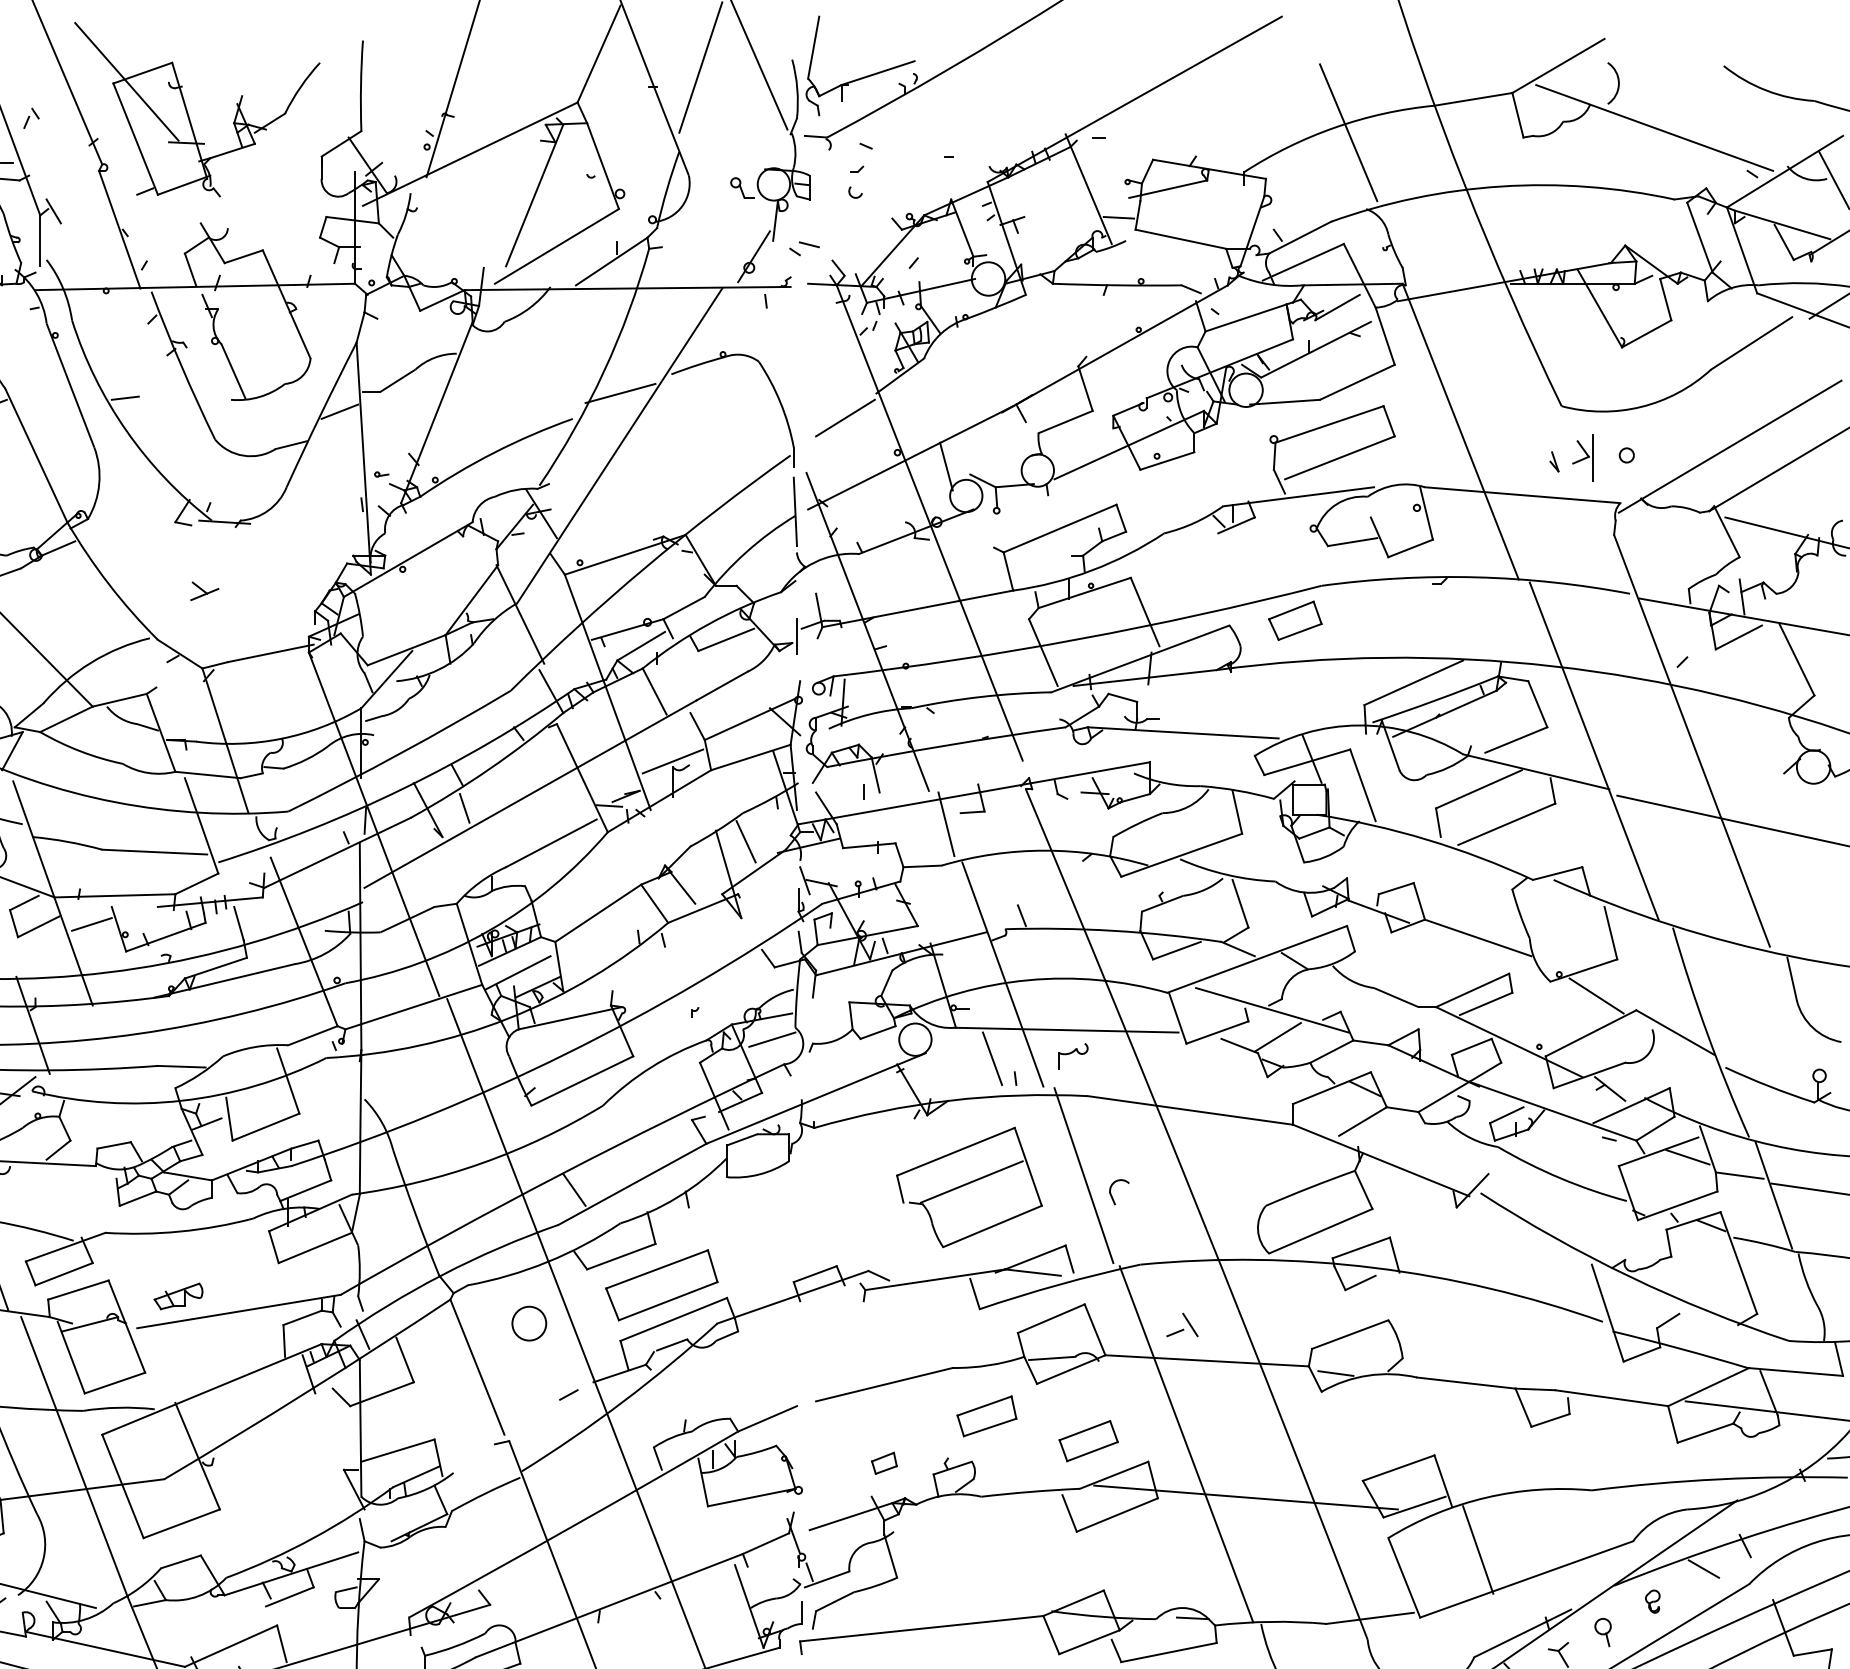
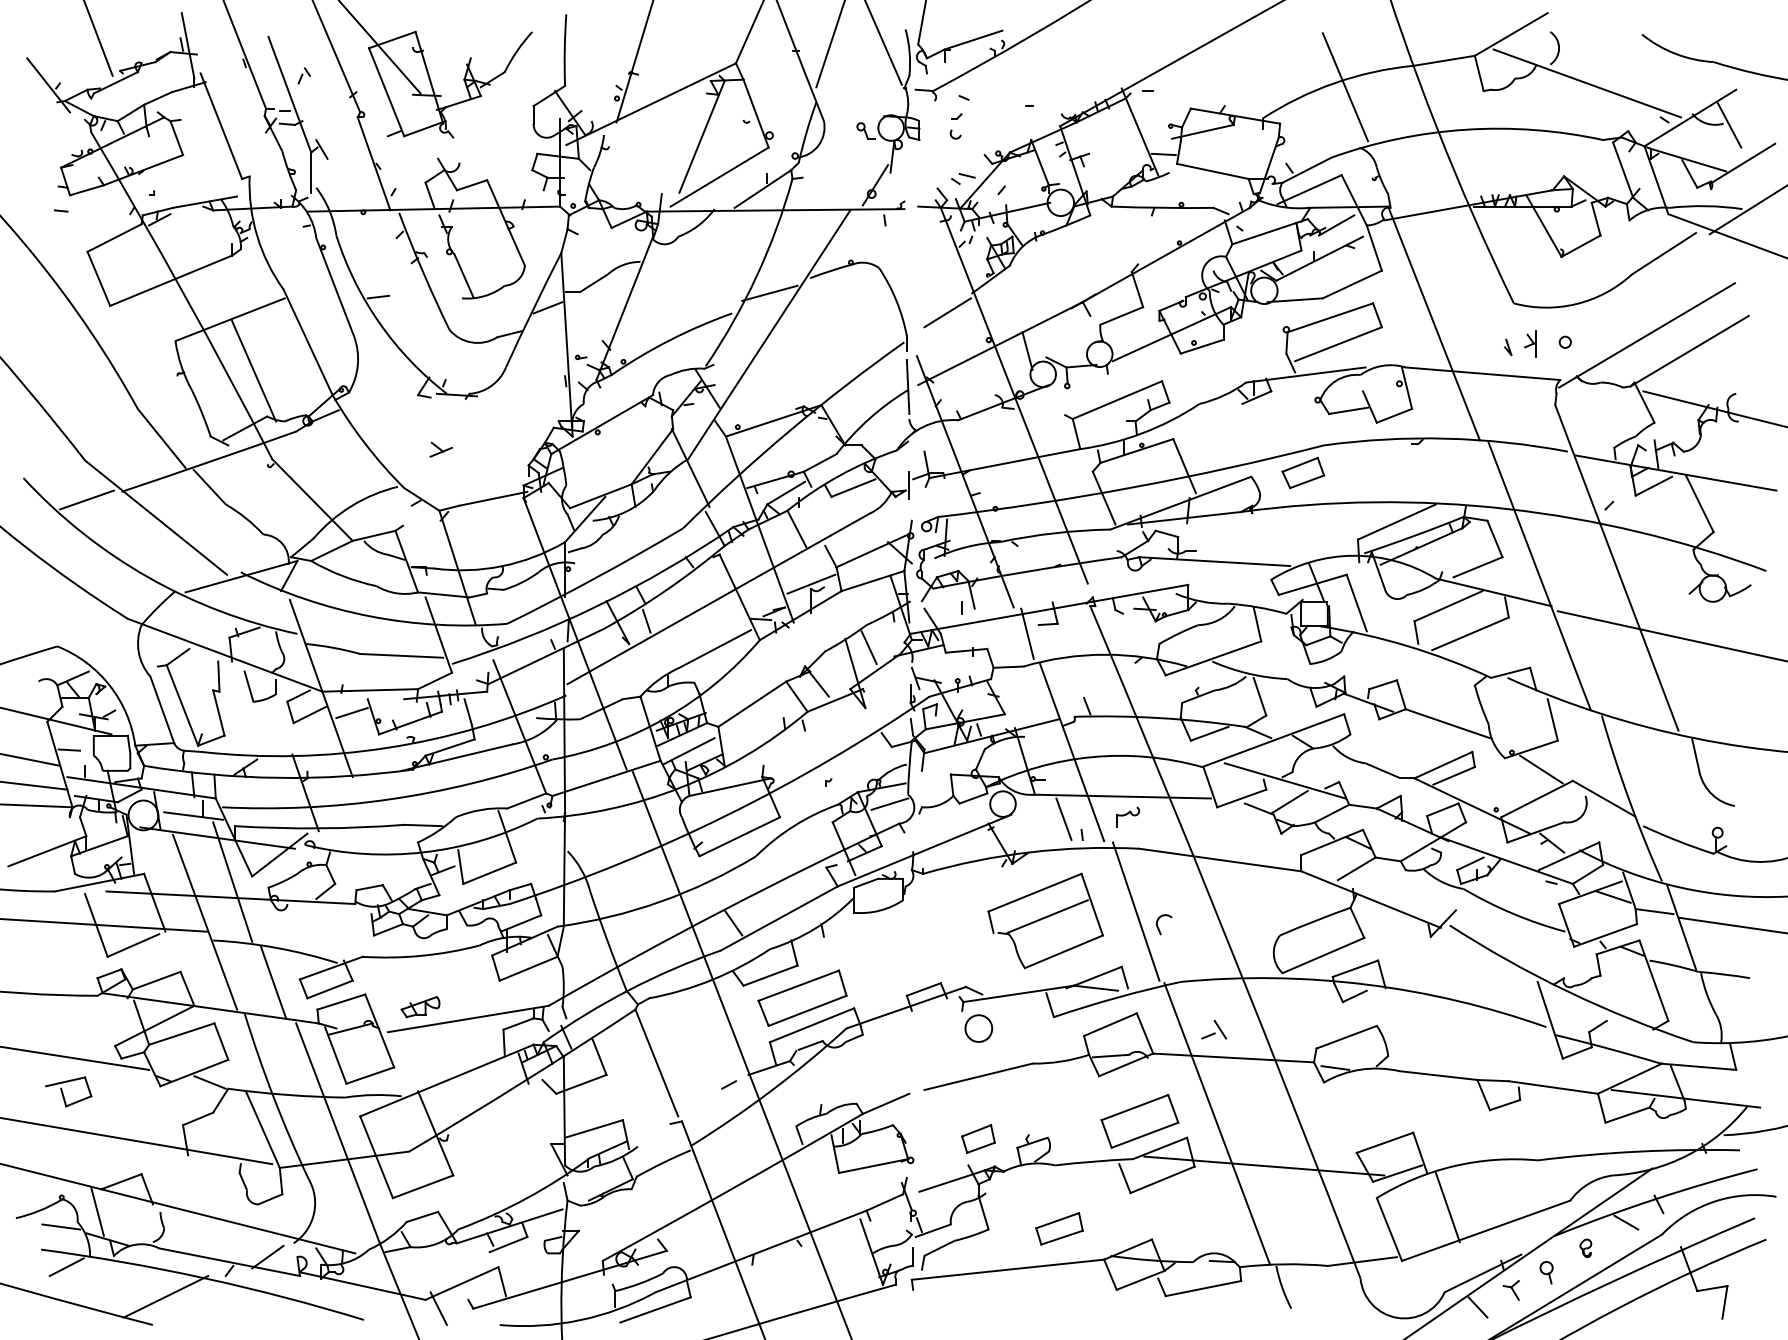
part: (804, 248) -> (963, 178), moved
part: (1582, 456) -> (1530, 343), size x0.71
circle: (528, 1323) -> (978, 1028), moved
part: (986, 1415) -> (1059, 1228), moved
part: (1088, 1441) -> (1139, 1121), size x1.67
part: (884, 1462) -> (978, 1138), size x1.67

